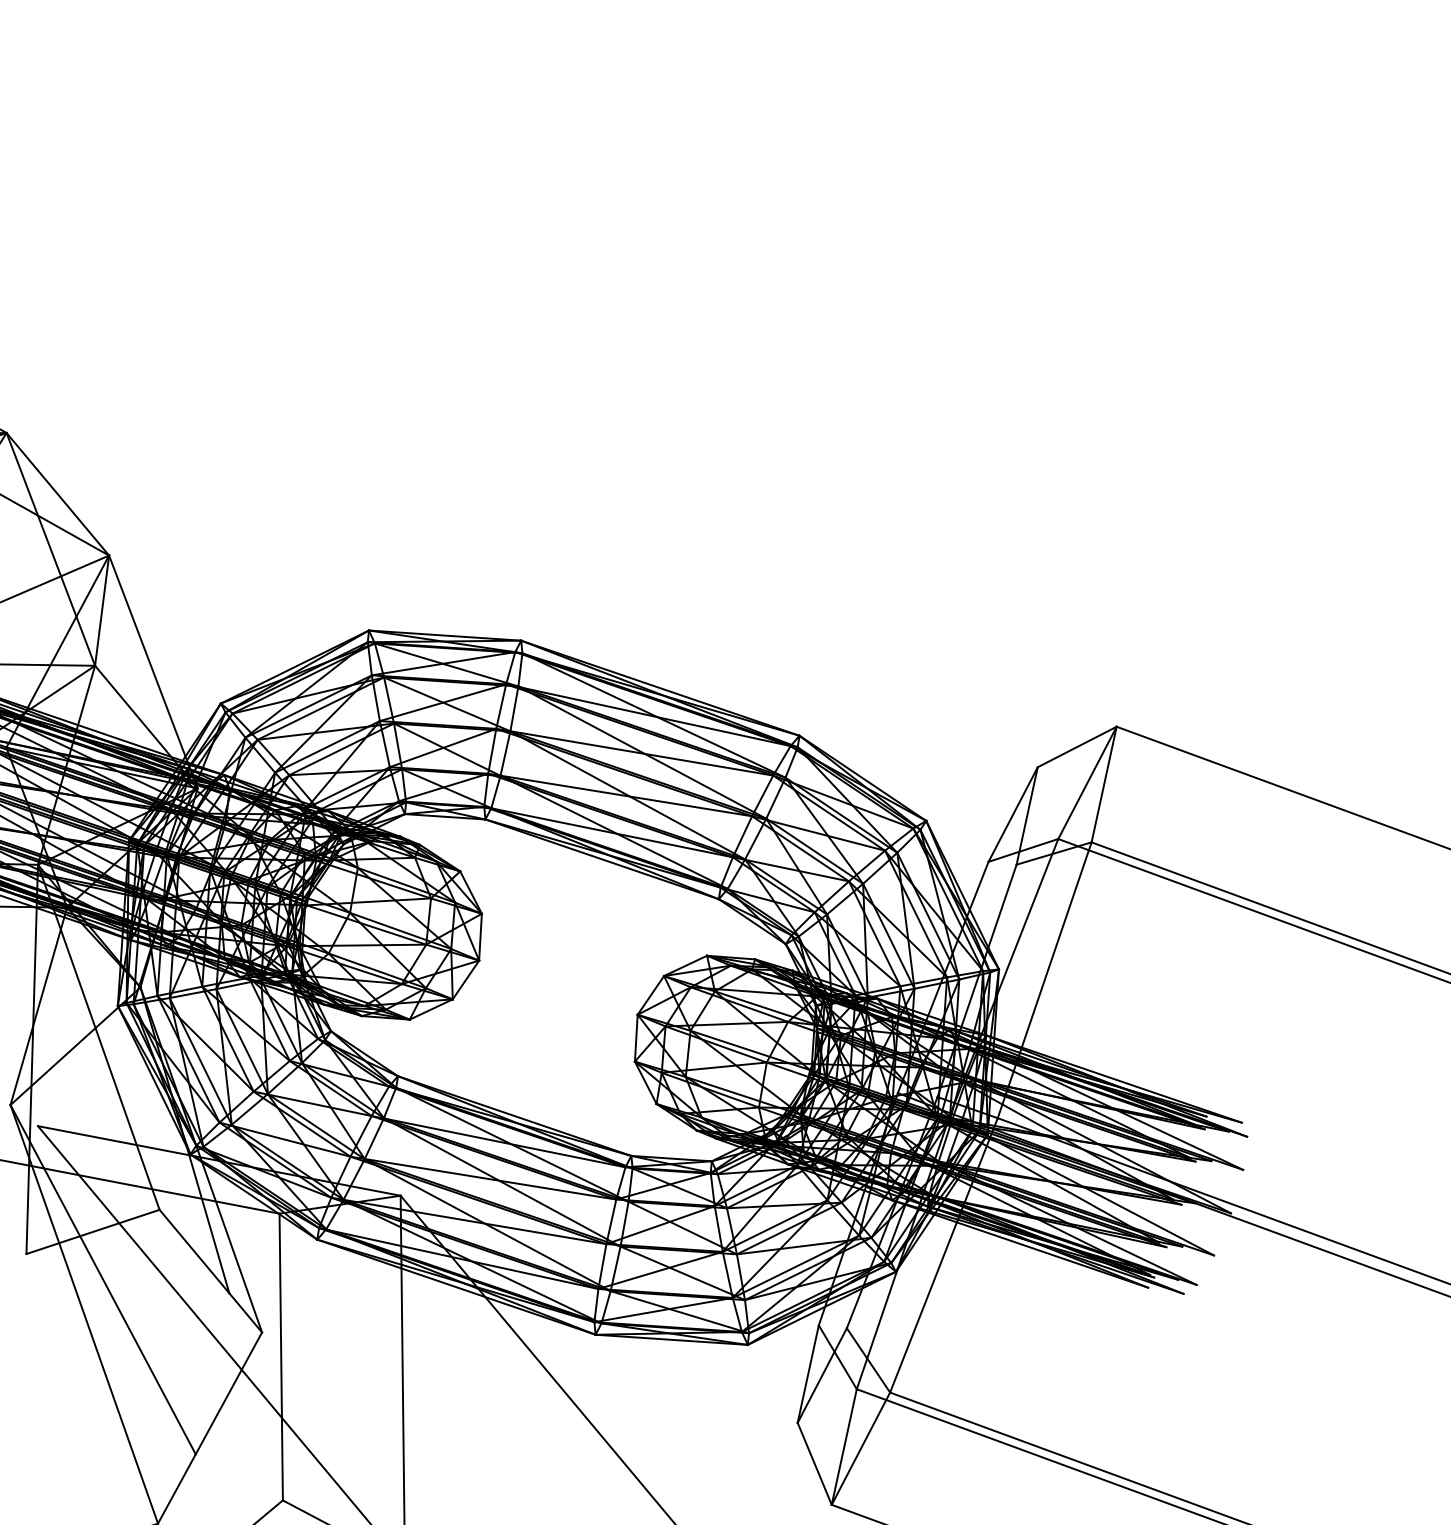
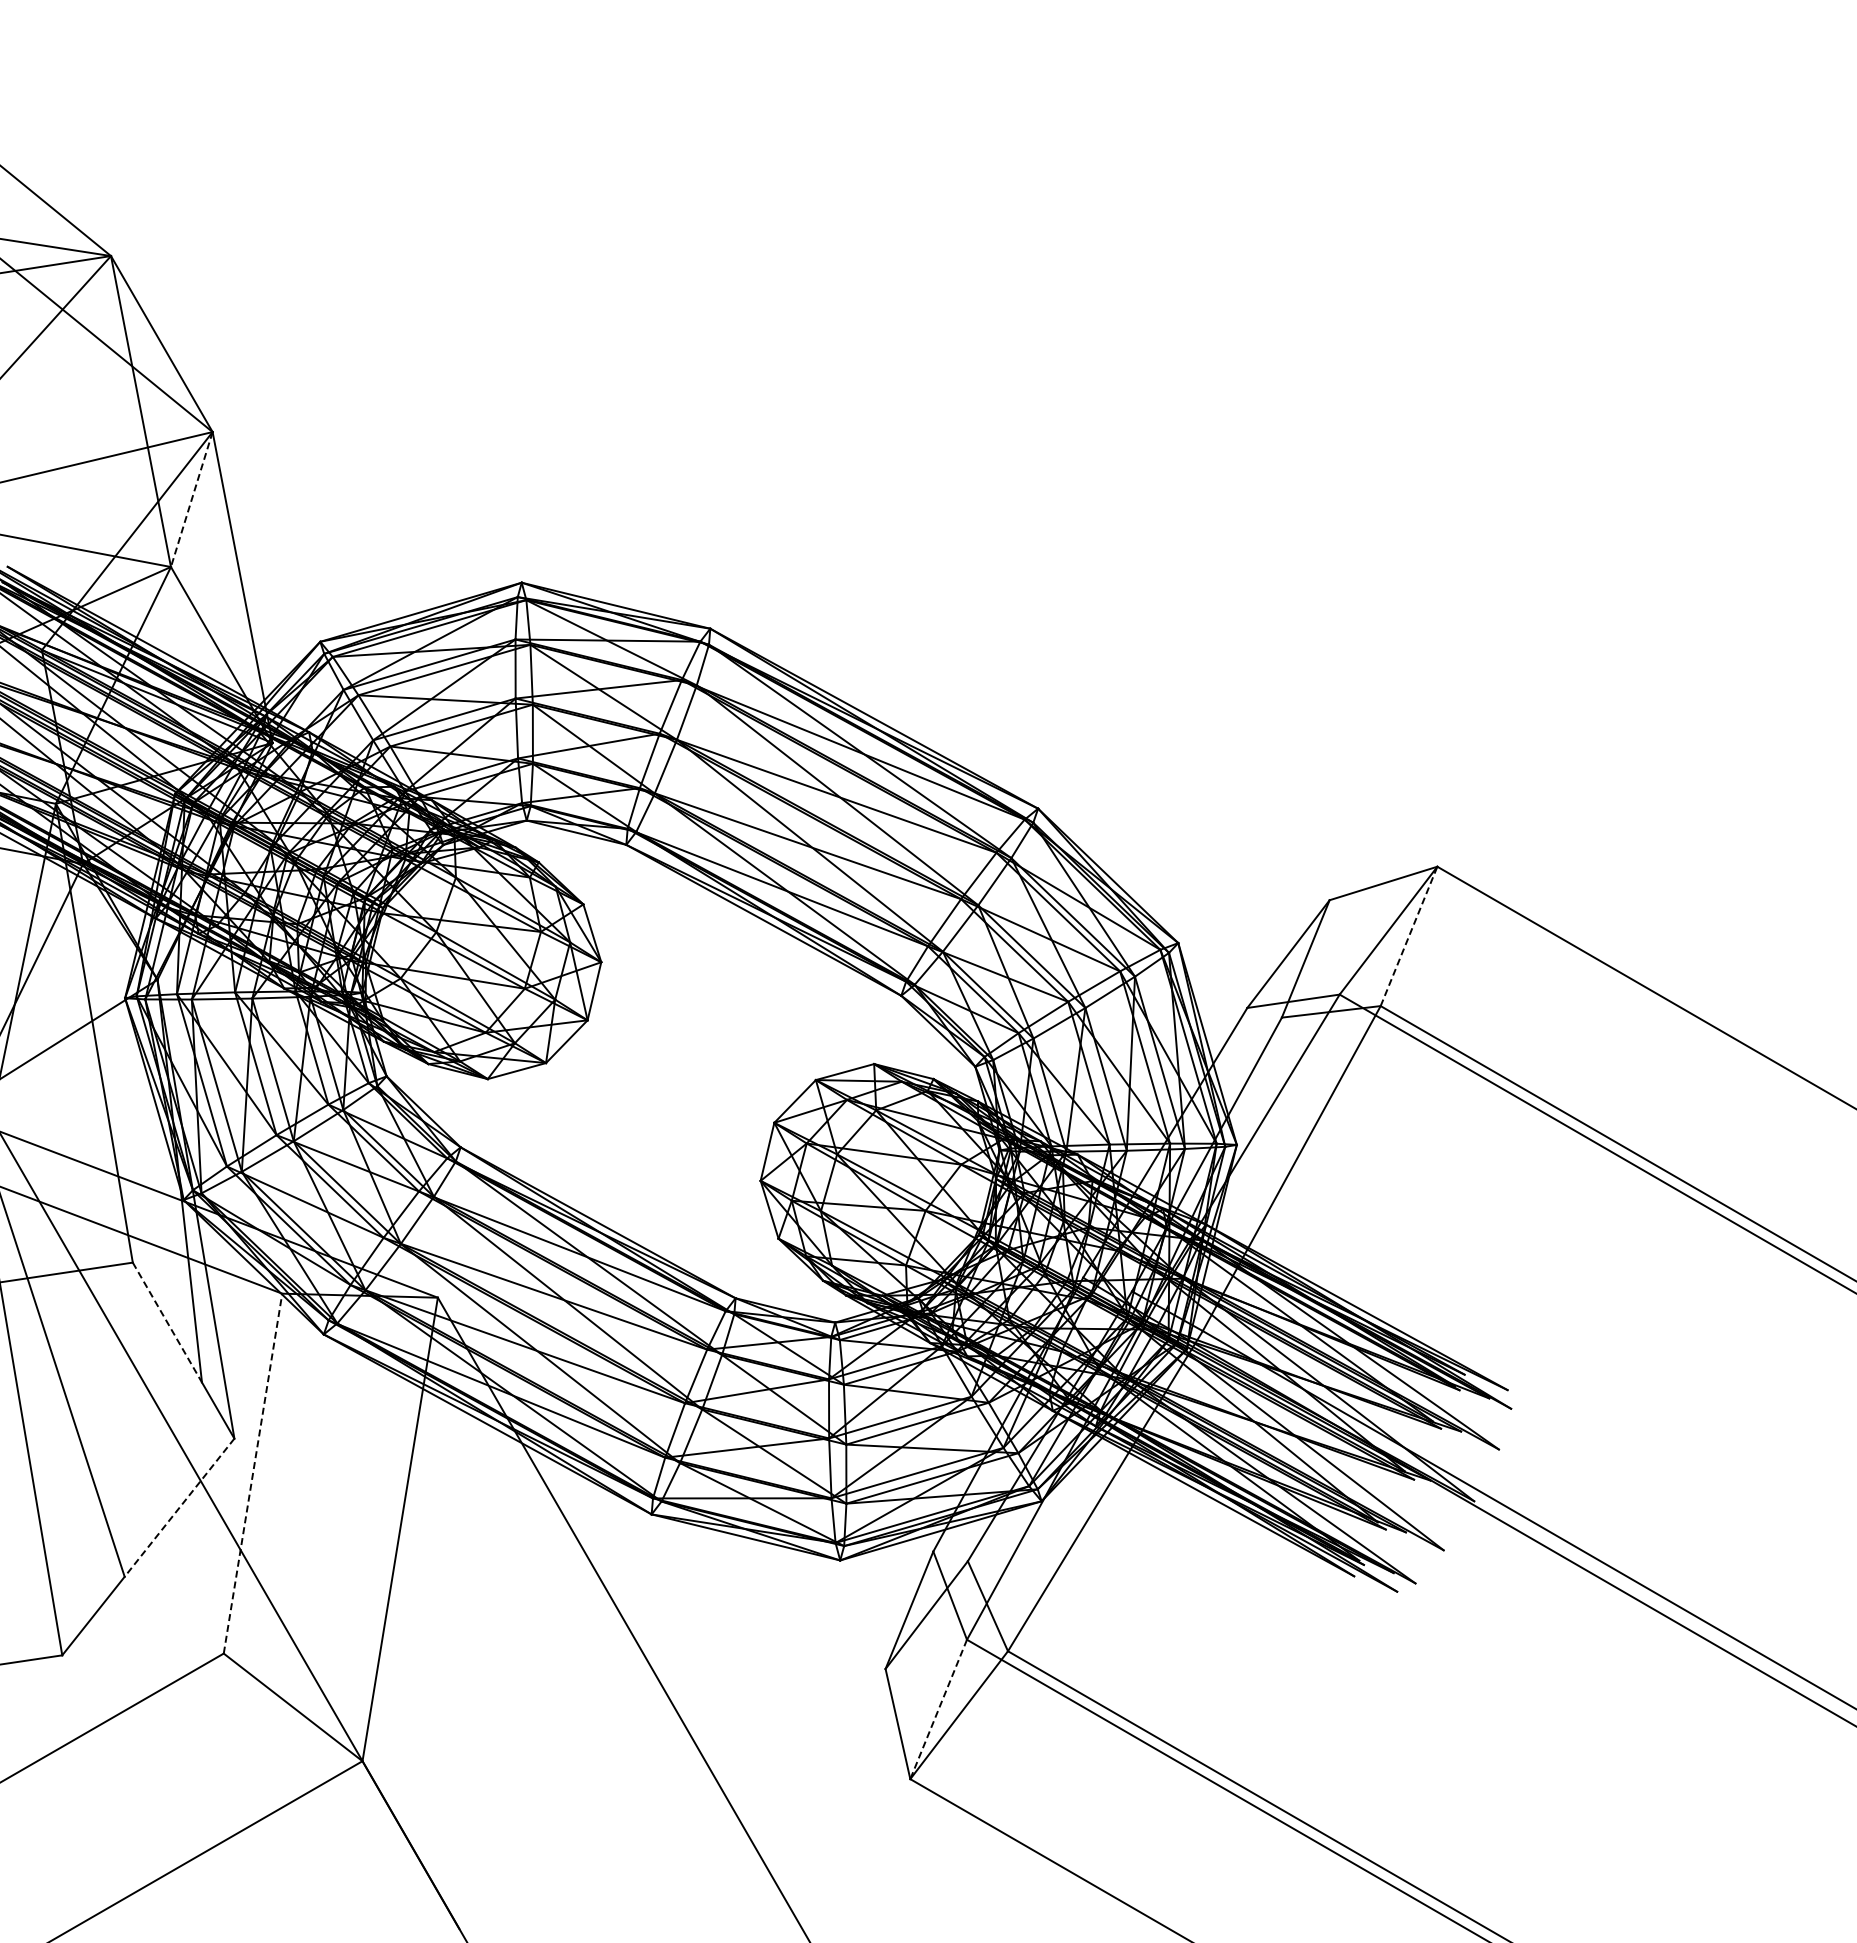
line: (101, 610) -> (191, 499), solid -> dashed
line: (1104, 783) -> (1409, 935), solid -> dashed
line: (194, 1251) -> (167, 1322), solid -> dashed
line: (281, 1356) -> (253, 1473), solid -> dashed
line: (228, 1394) -> (179, 1508), solid -> dashed
line: (844, 1447) -> (938, 1709), solid -> dashed

